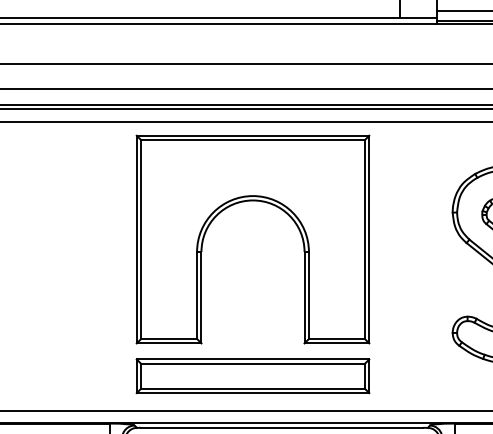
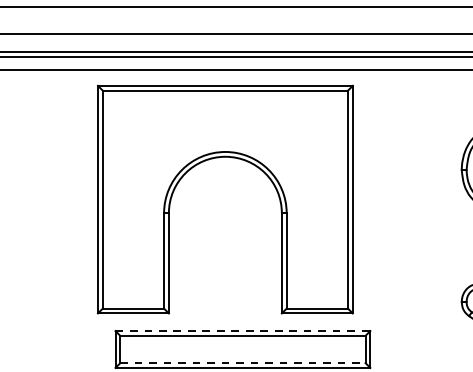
part: (244, 202) -> (216, 159), moved
line: (253, 359) -> (243, 331), solid -> dashed
line: (253, 388) -> (243, 362), solid -> dashed

